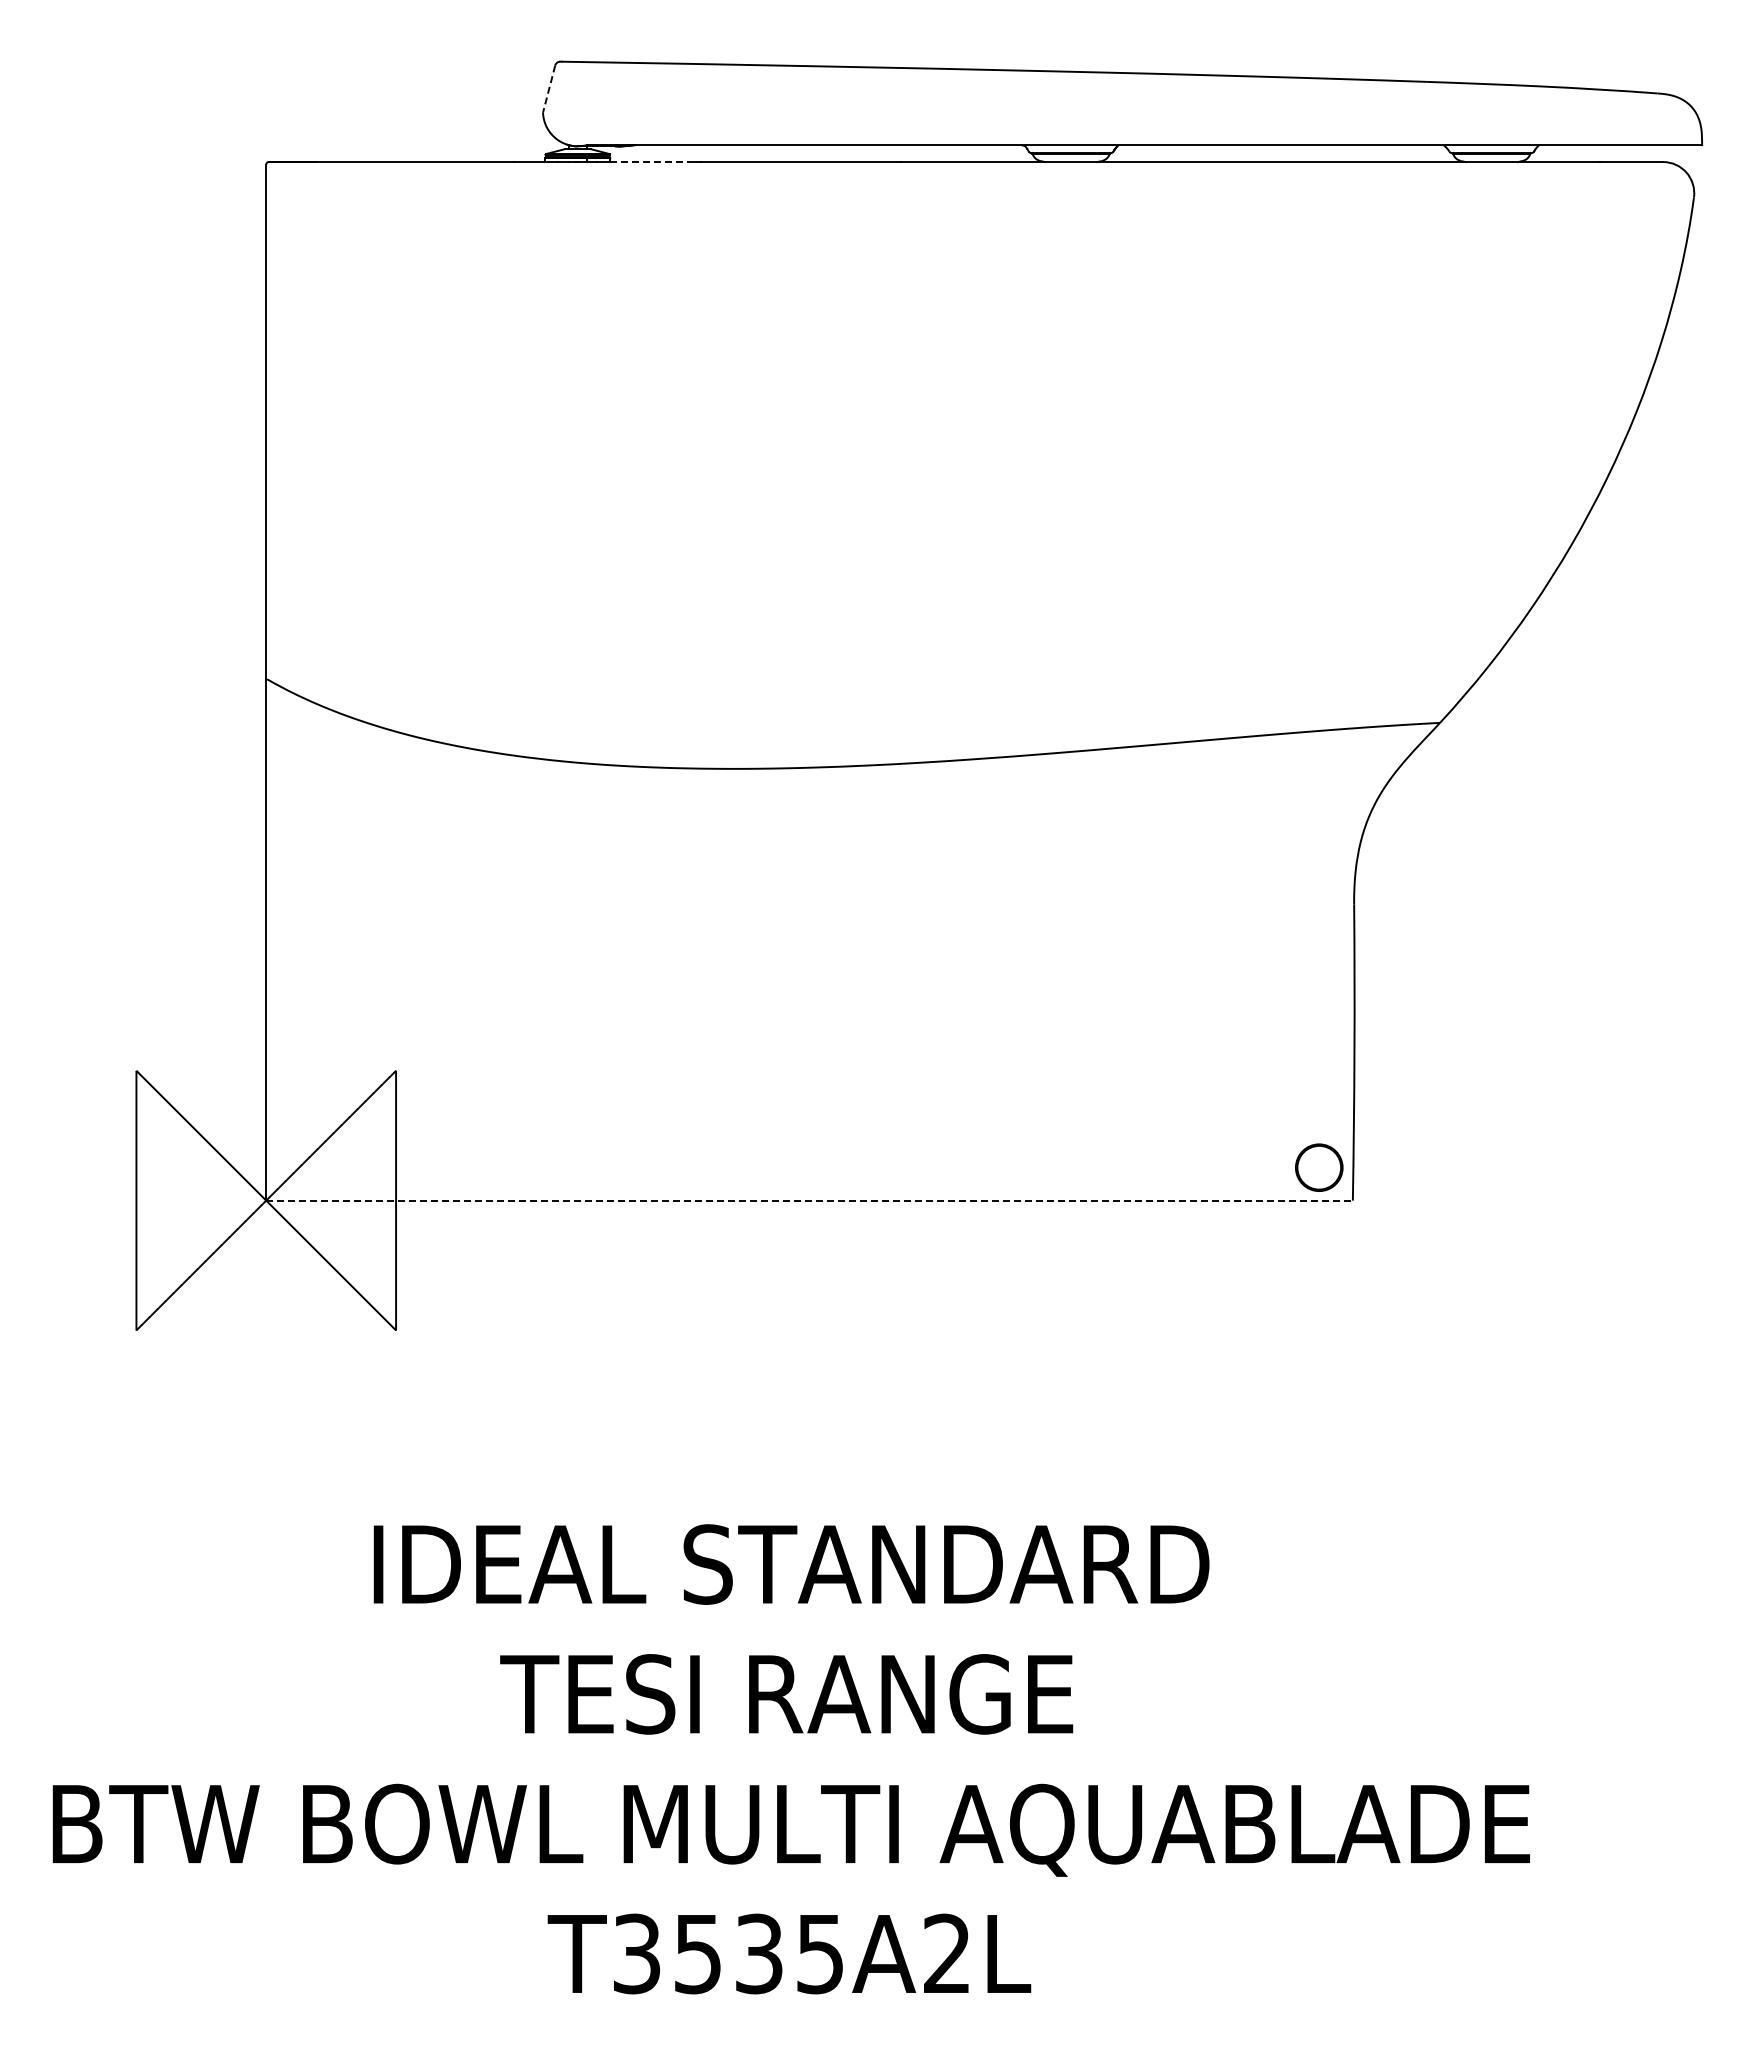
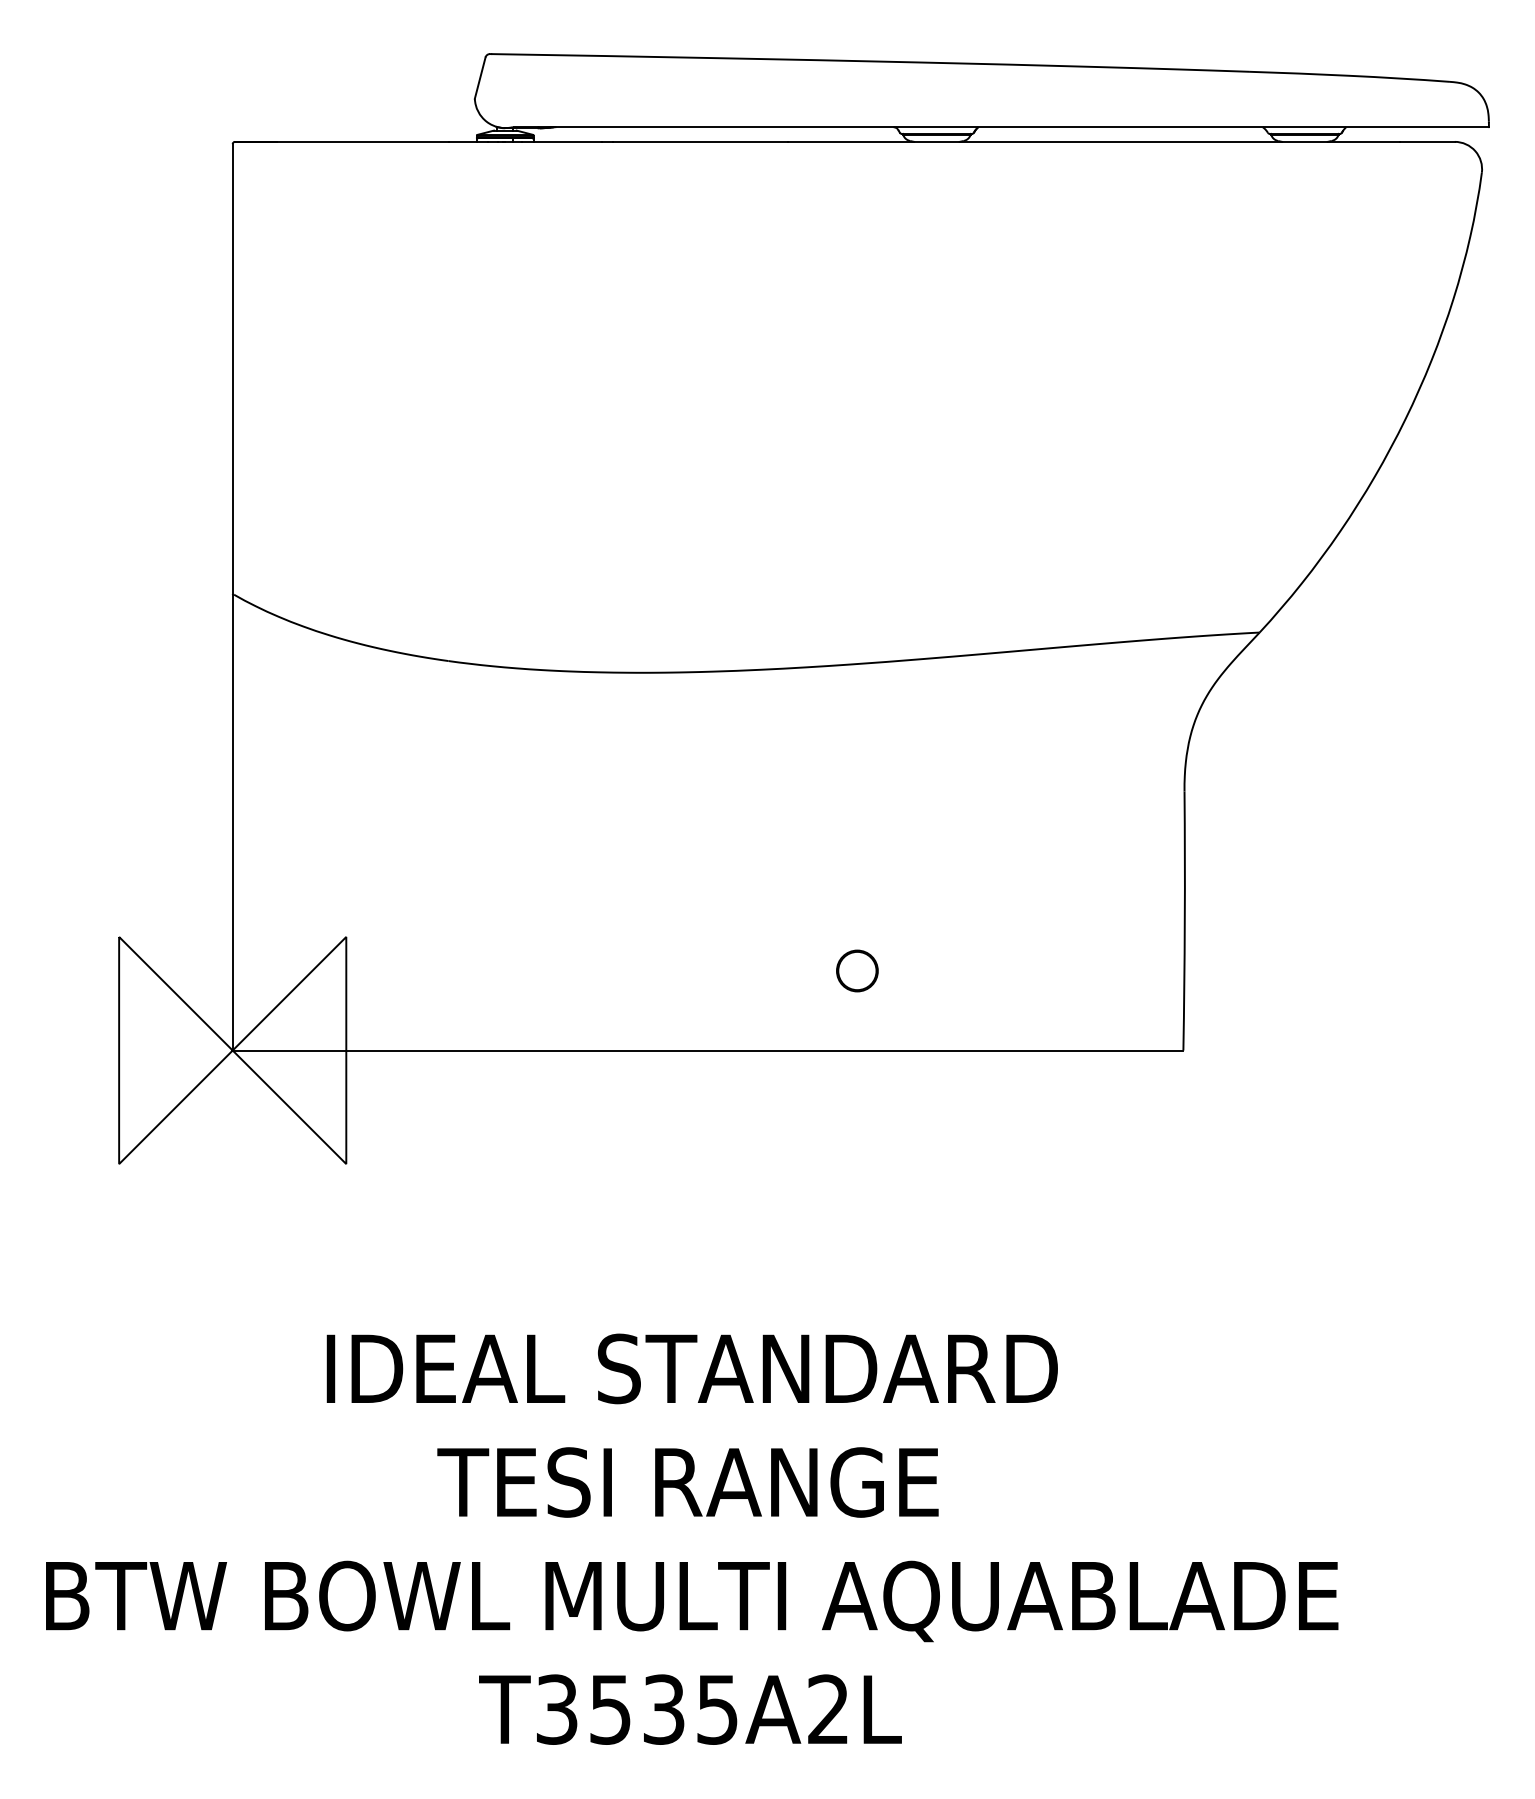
line: (549, 89) -> (480, 78), dashed -> solid
line: (649, 162) -> (568, 142), dashed -> solid
part: (1319, 1167) -> (857, 970), moved
line: (810, 1200) -> (708, 1050), dashed -> solid

